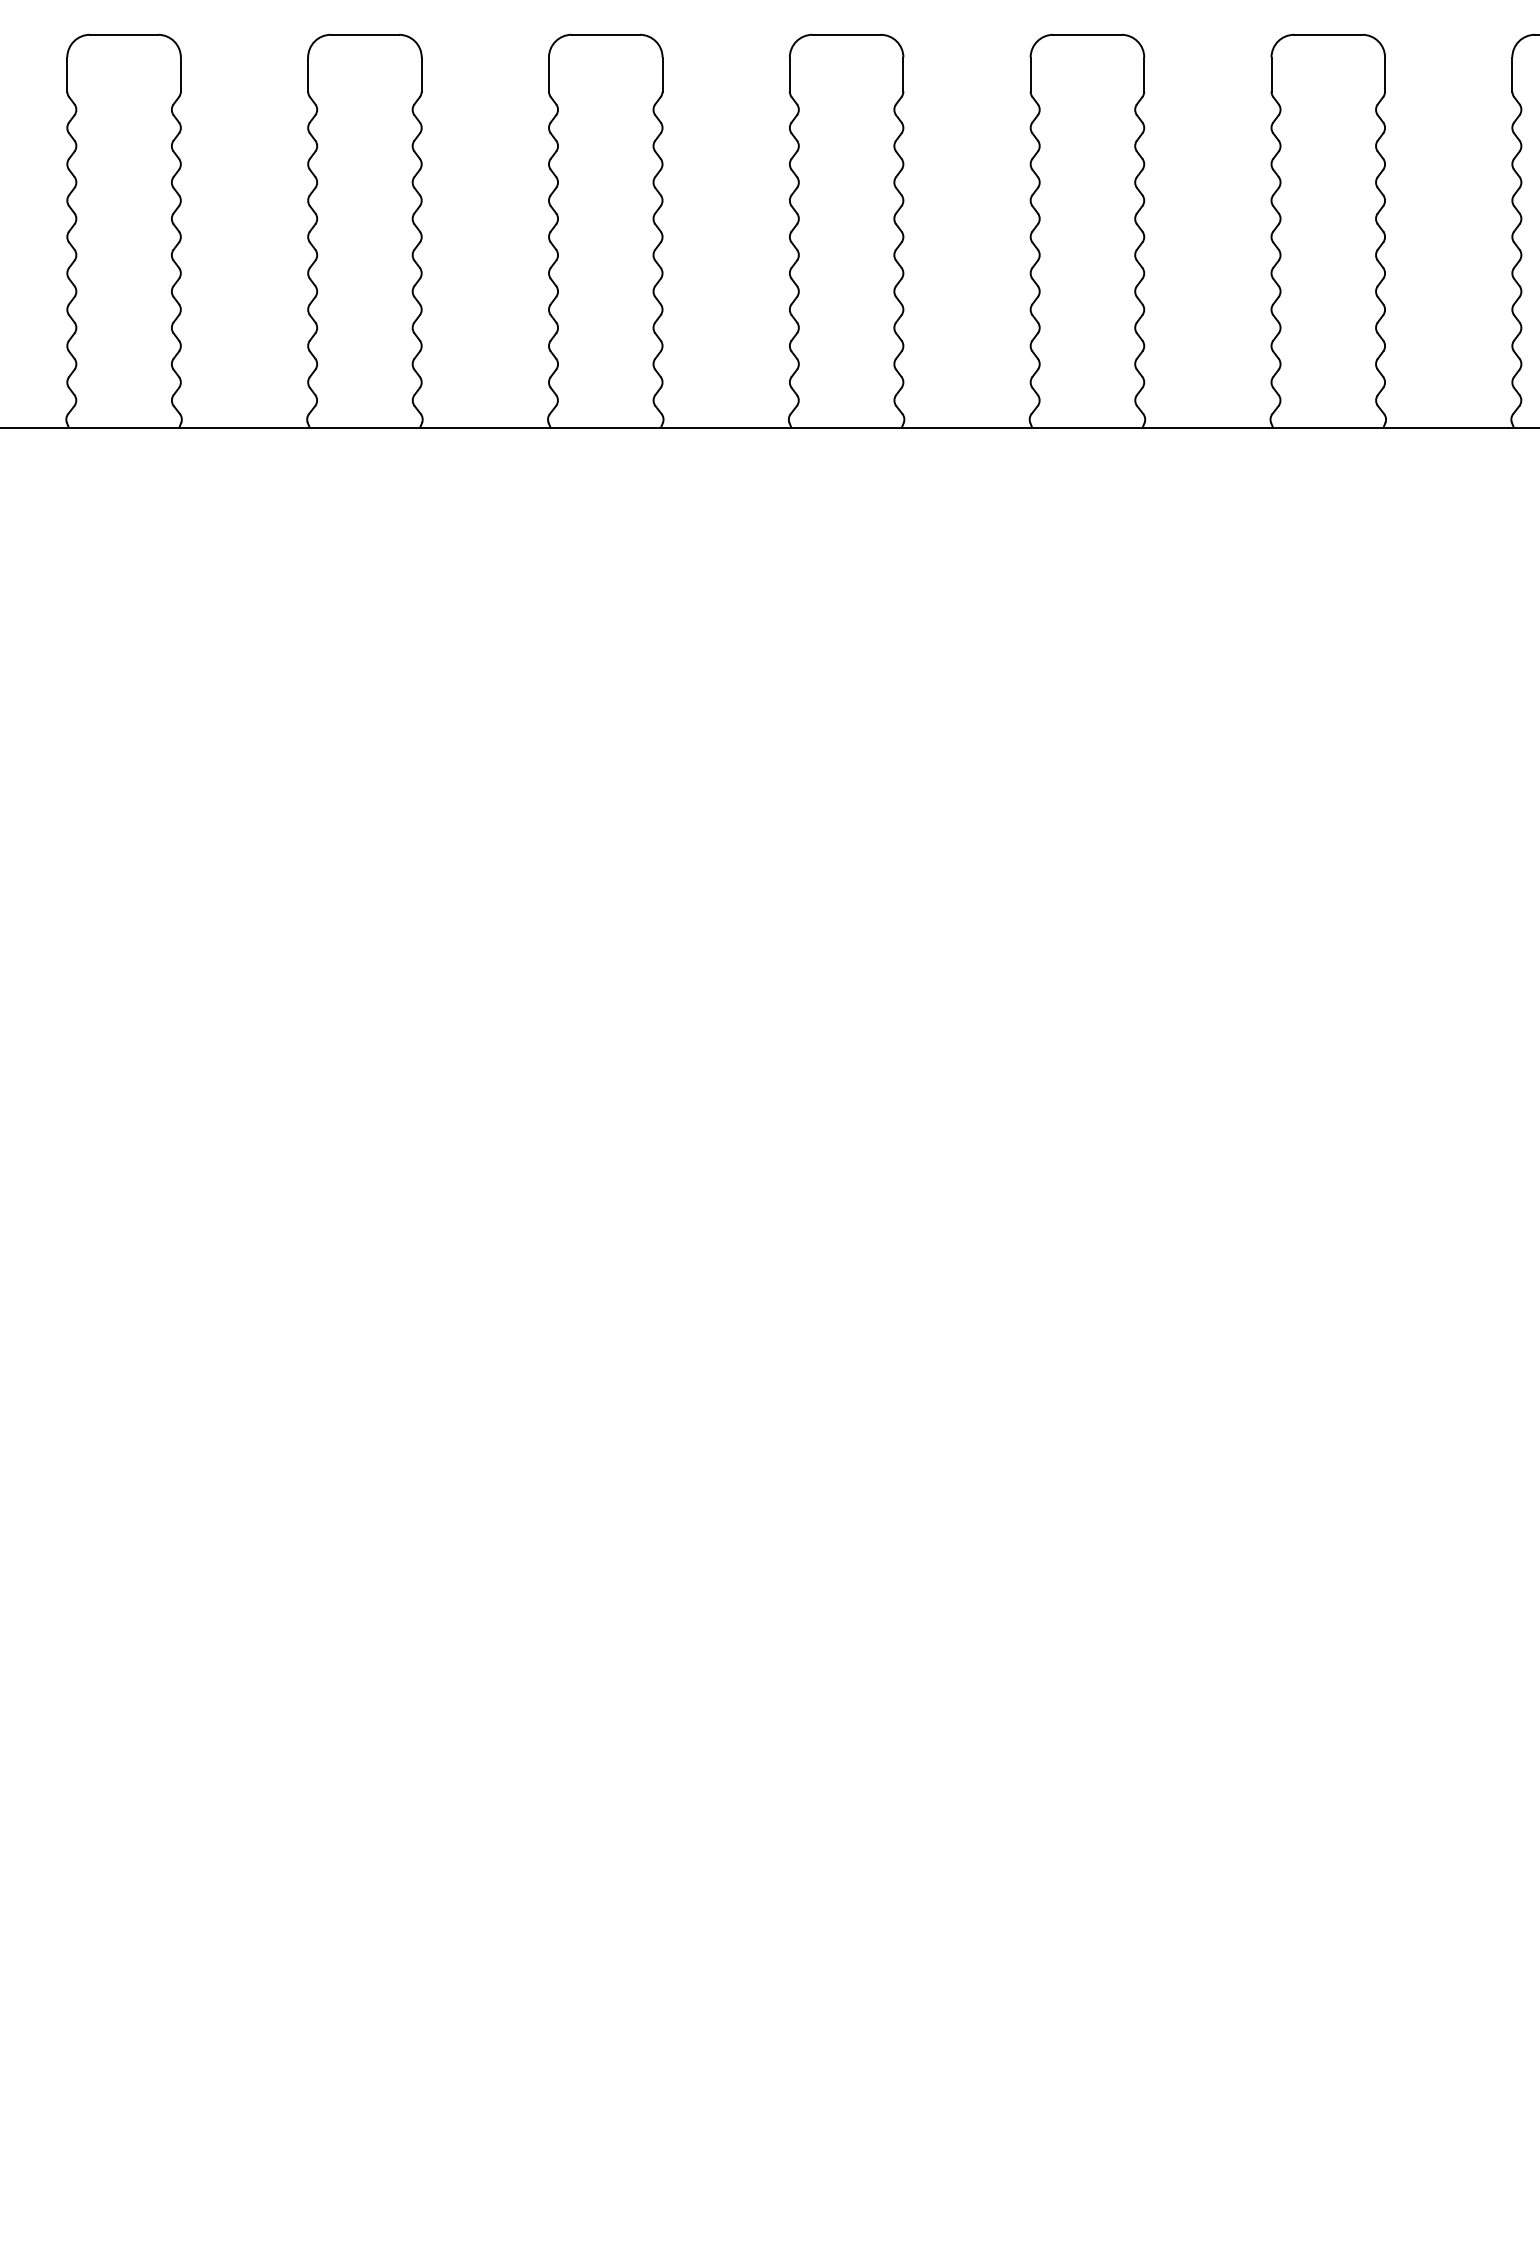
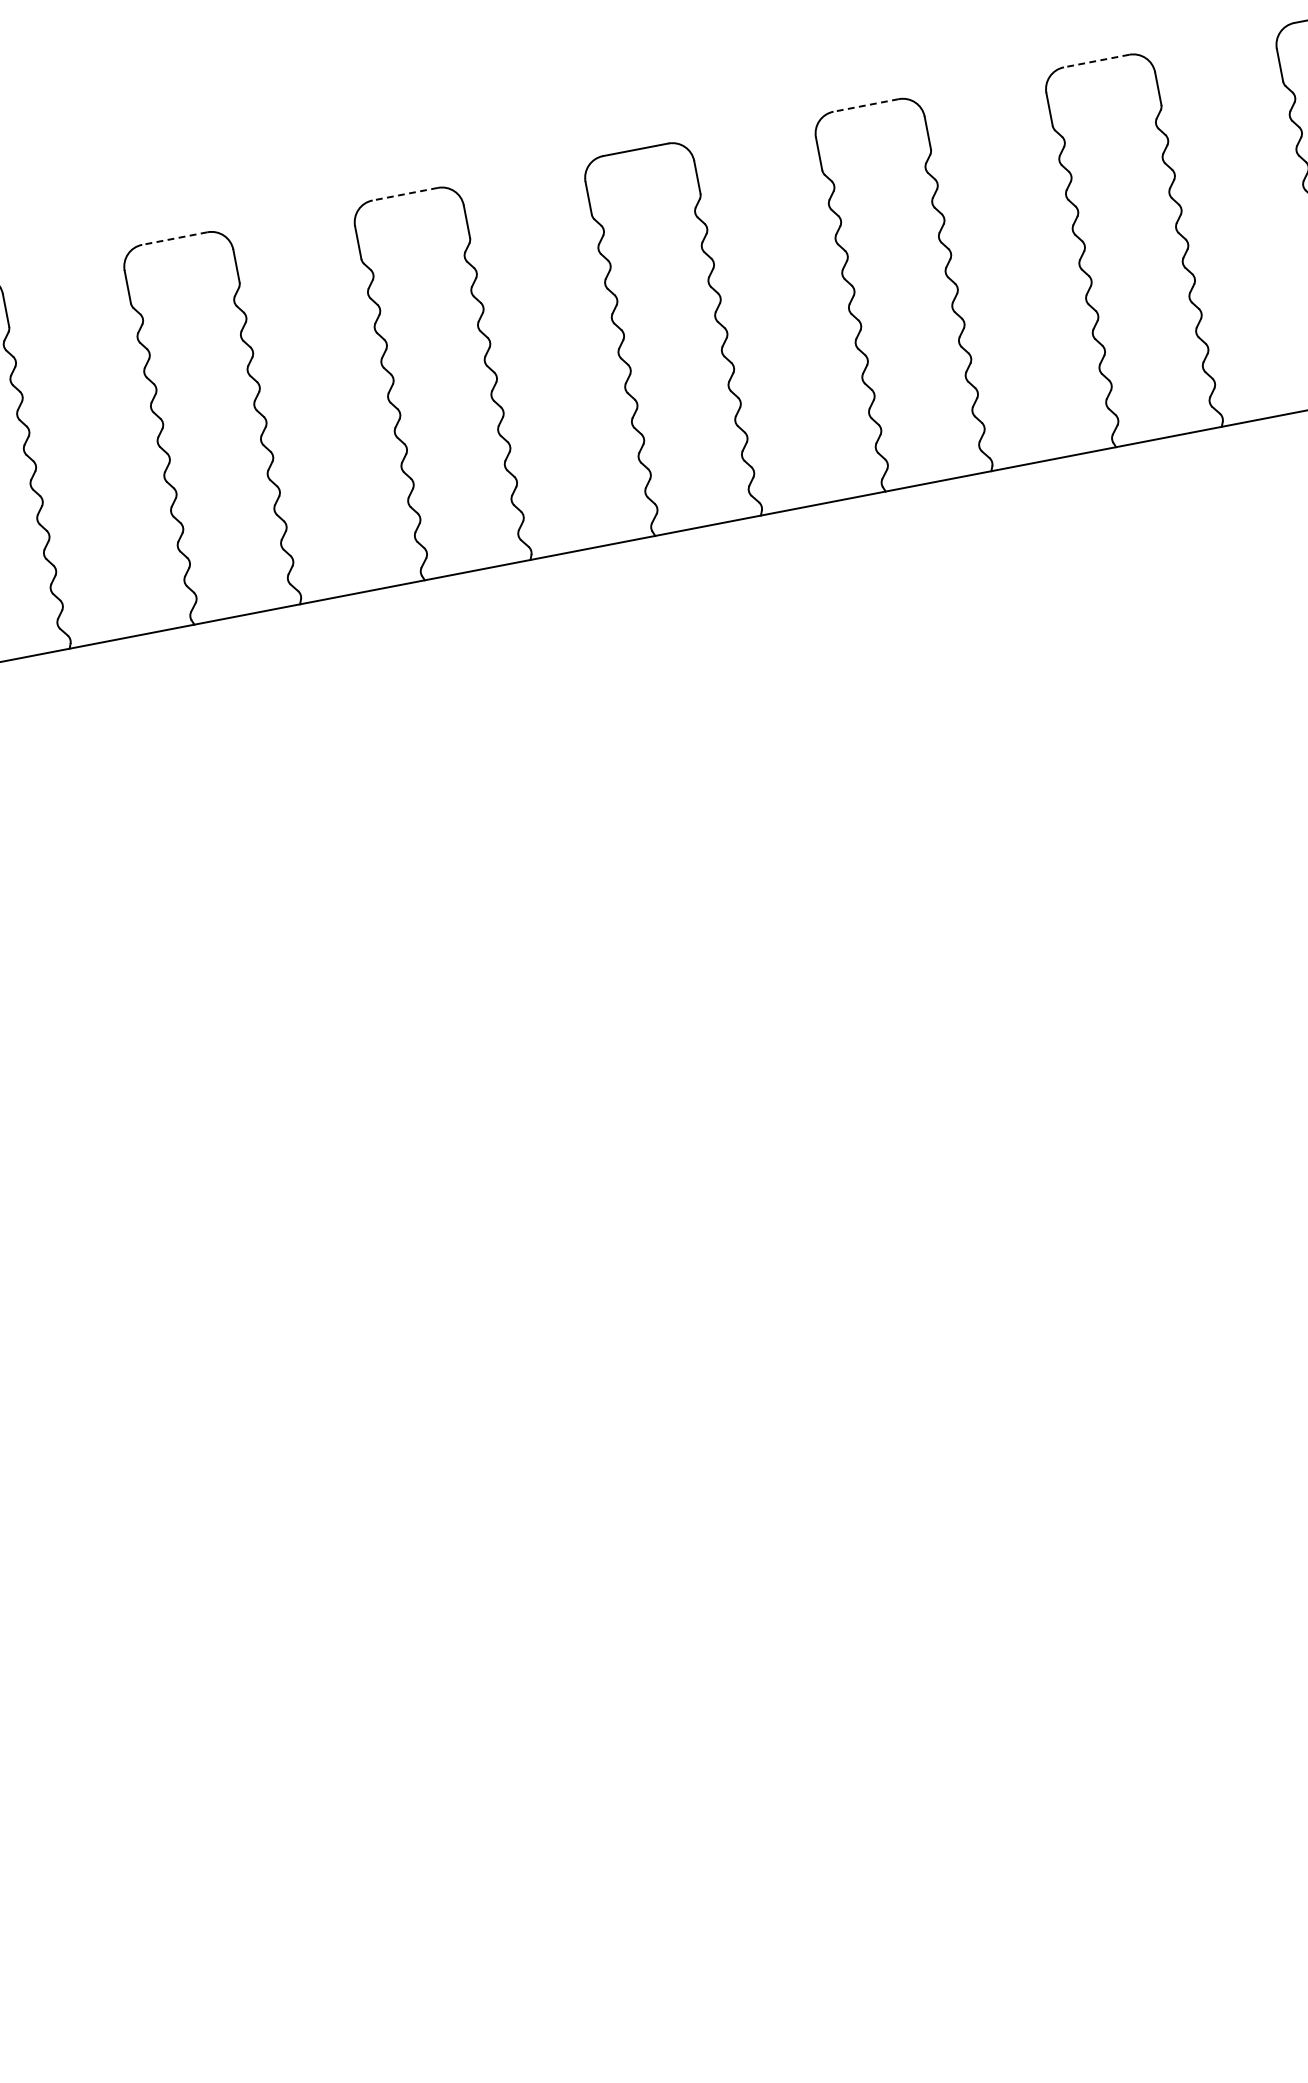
line: (364, 34) -> (174, 238), solid -> dashed
line: (605, 34) -> (404, 193), solid -> dashed
line: (1086, 34) -> (865, 105), solid -> dashed
line: (1327, 34) -> (1095, 60), solid -> dashed

